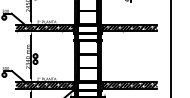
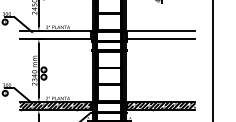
hatch: (44, 28) -> (55, 35), removed
hatch: (129, 28) -> (160, 35), removed

